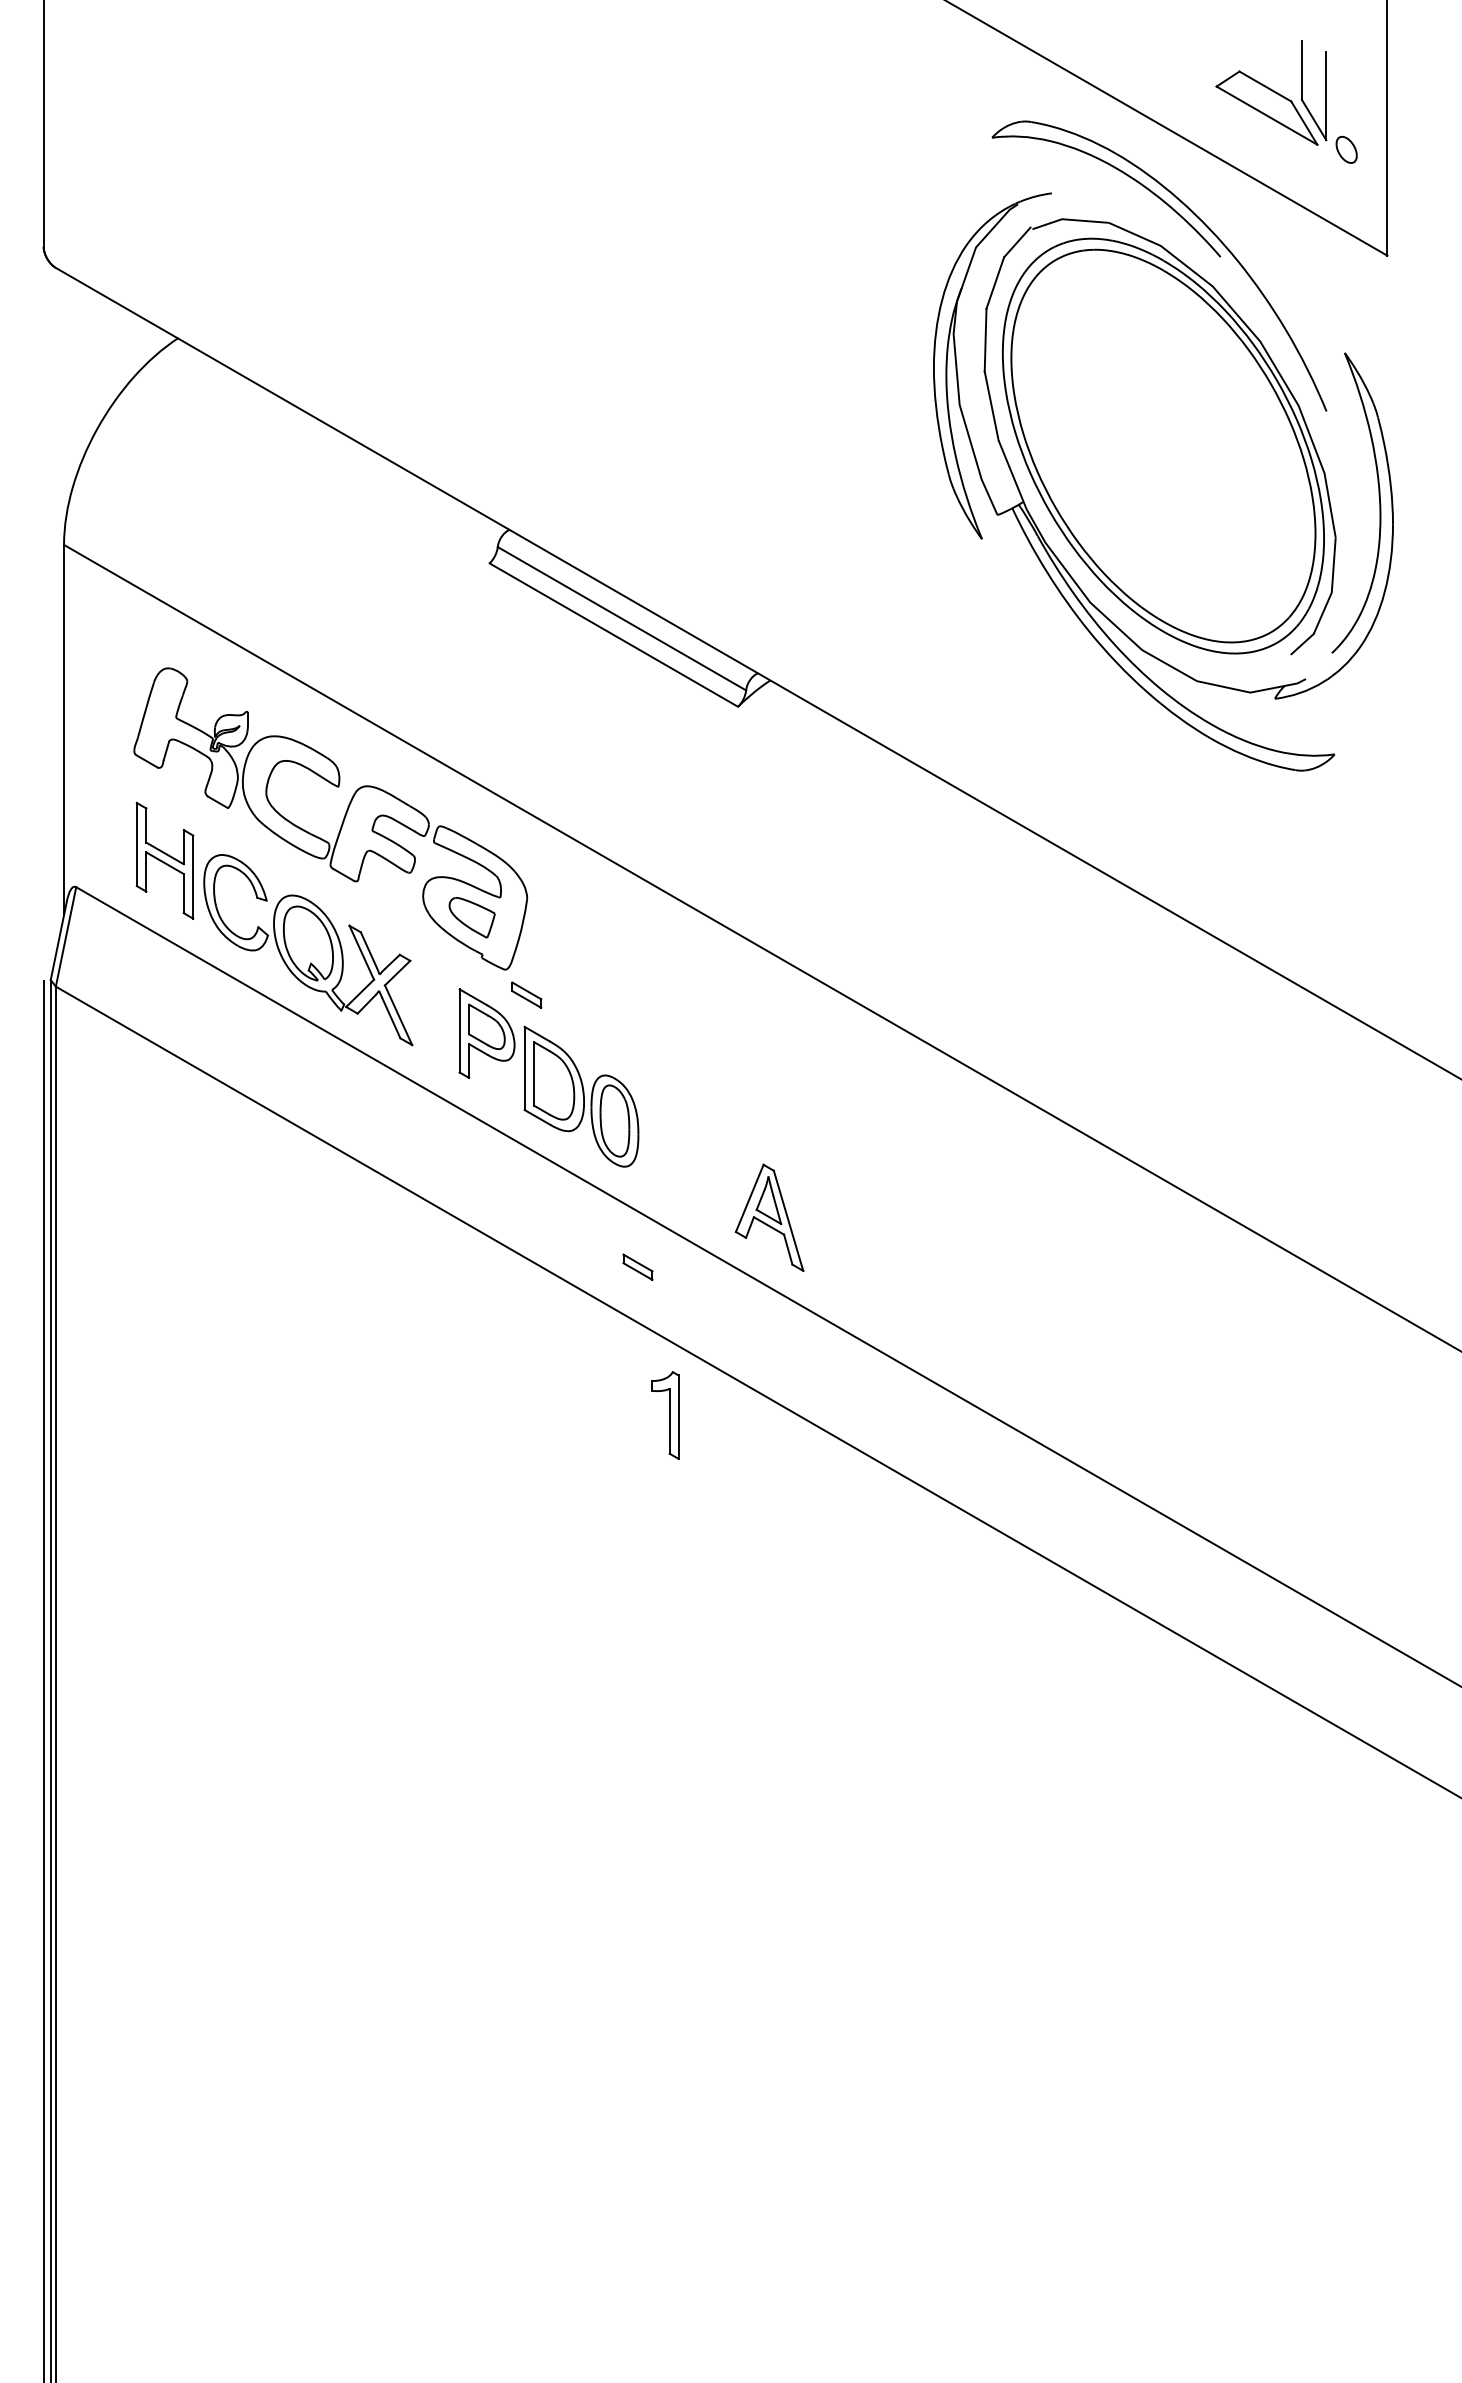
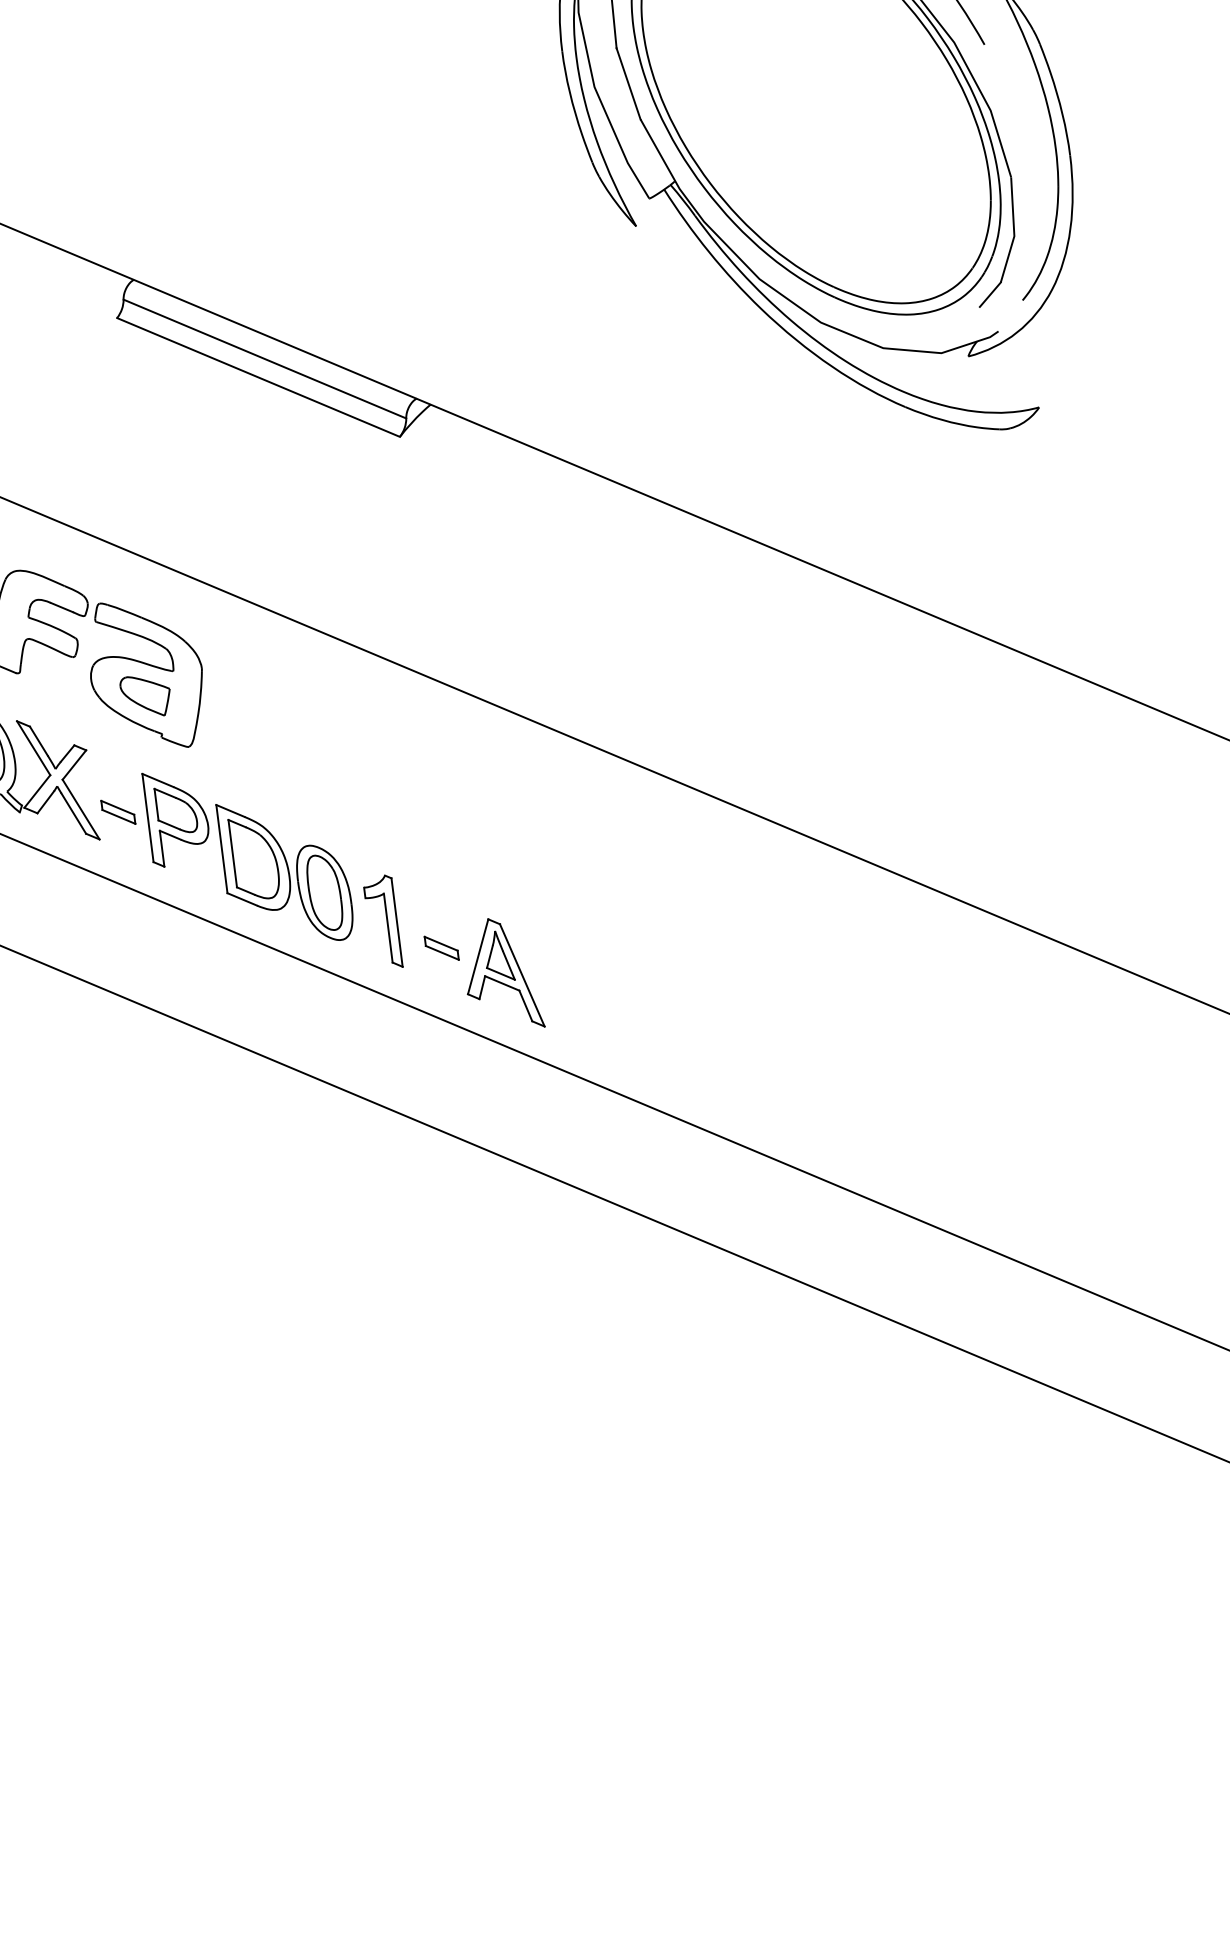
part: (526, 994) -> (117, 811), moved
part: (637, 1266) -> (441, 947), moved
part: (665, 1415) -> (383, 922), moved

